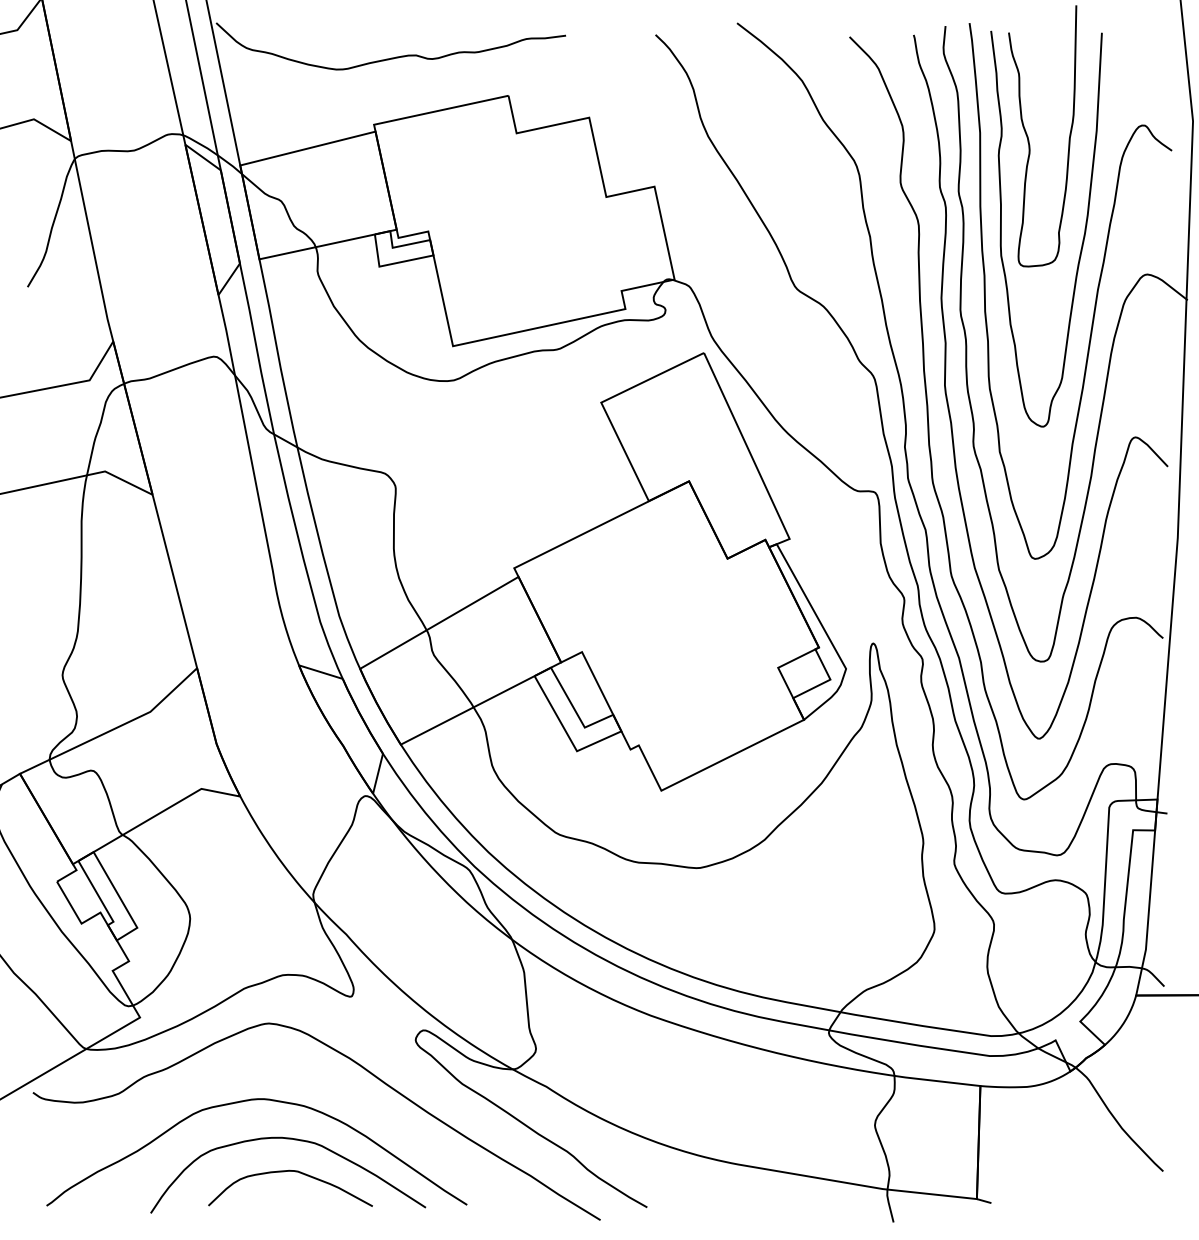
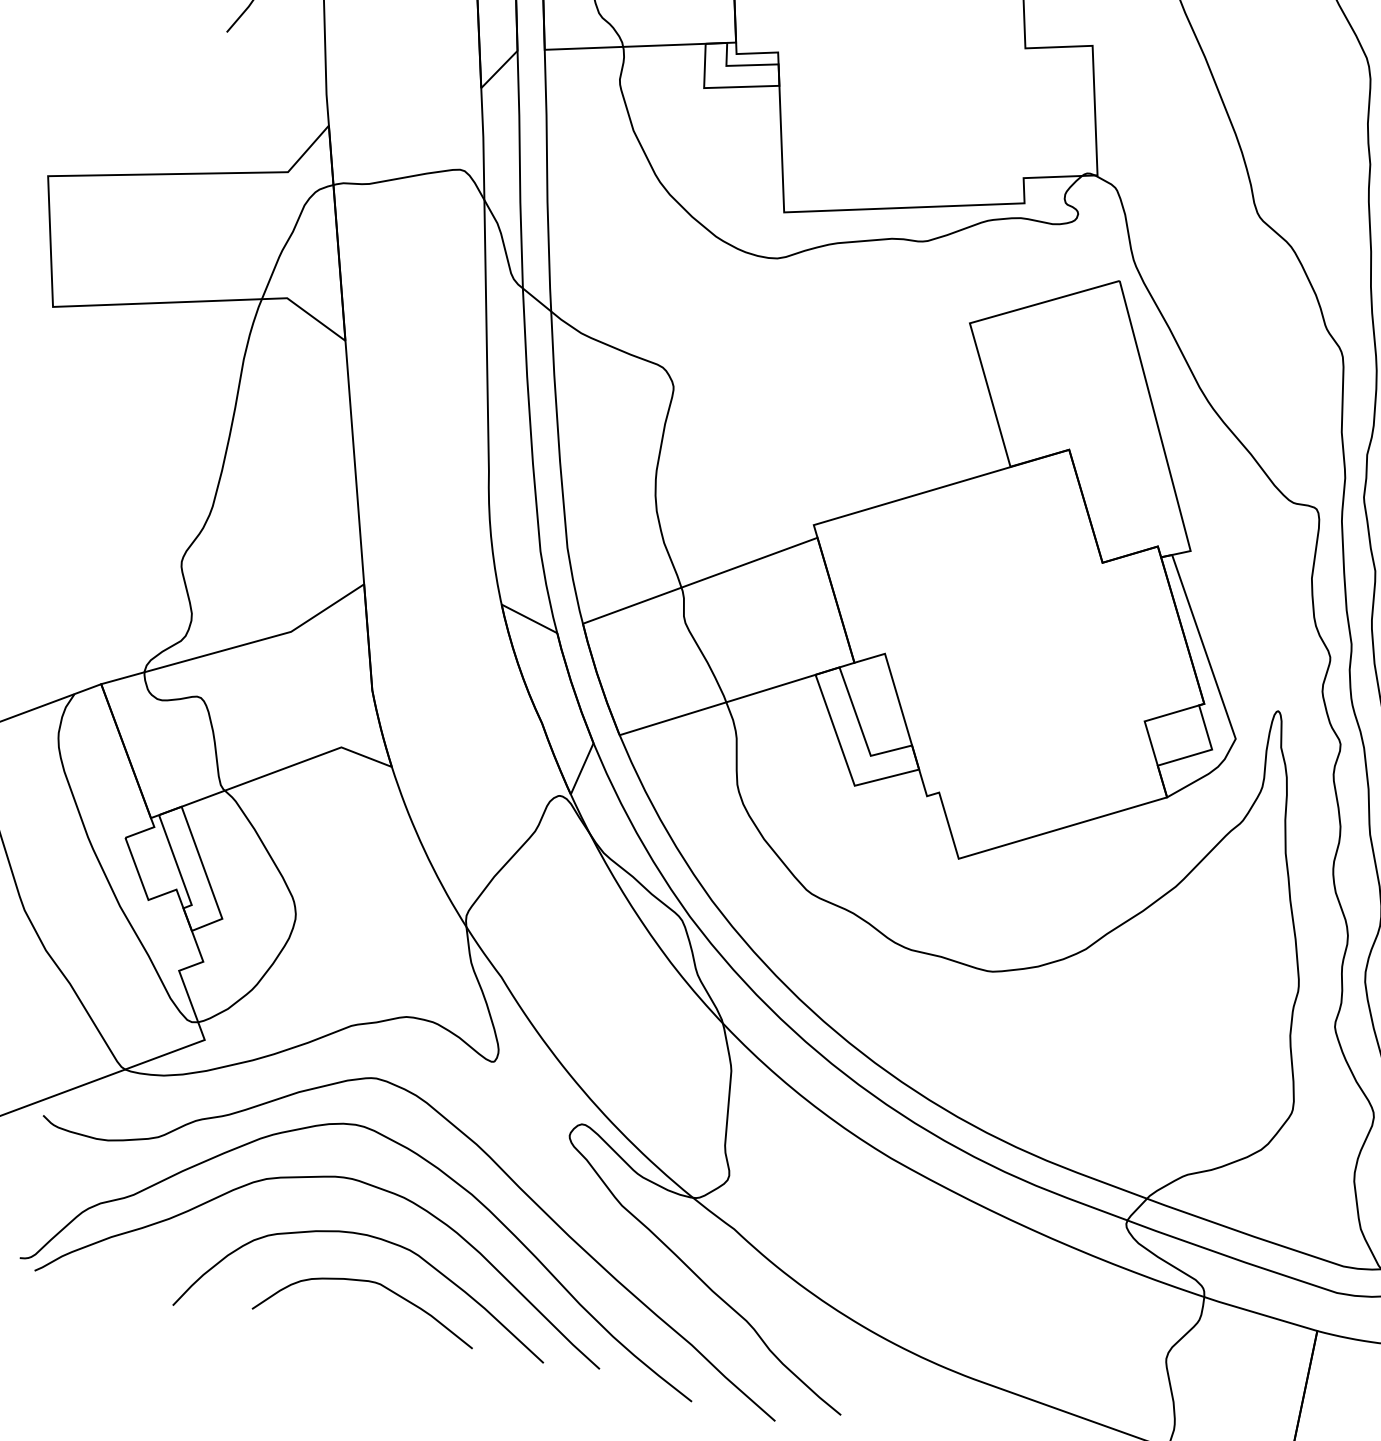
curve: (310, 1075) -> (419, 1158), added

